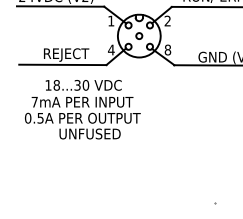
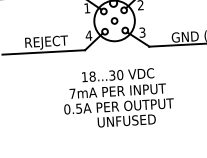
text: (167, 49) -> (142, 32), 8 -> 3
text: (82, 109) -> (118, 98), moved

